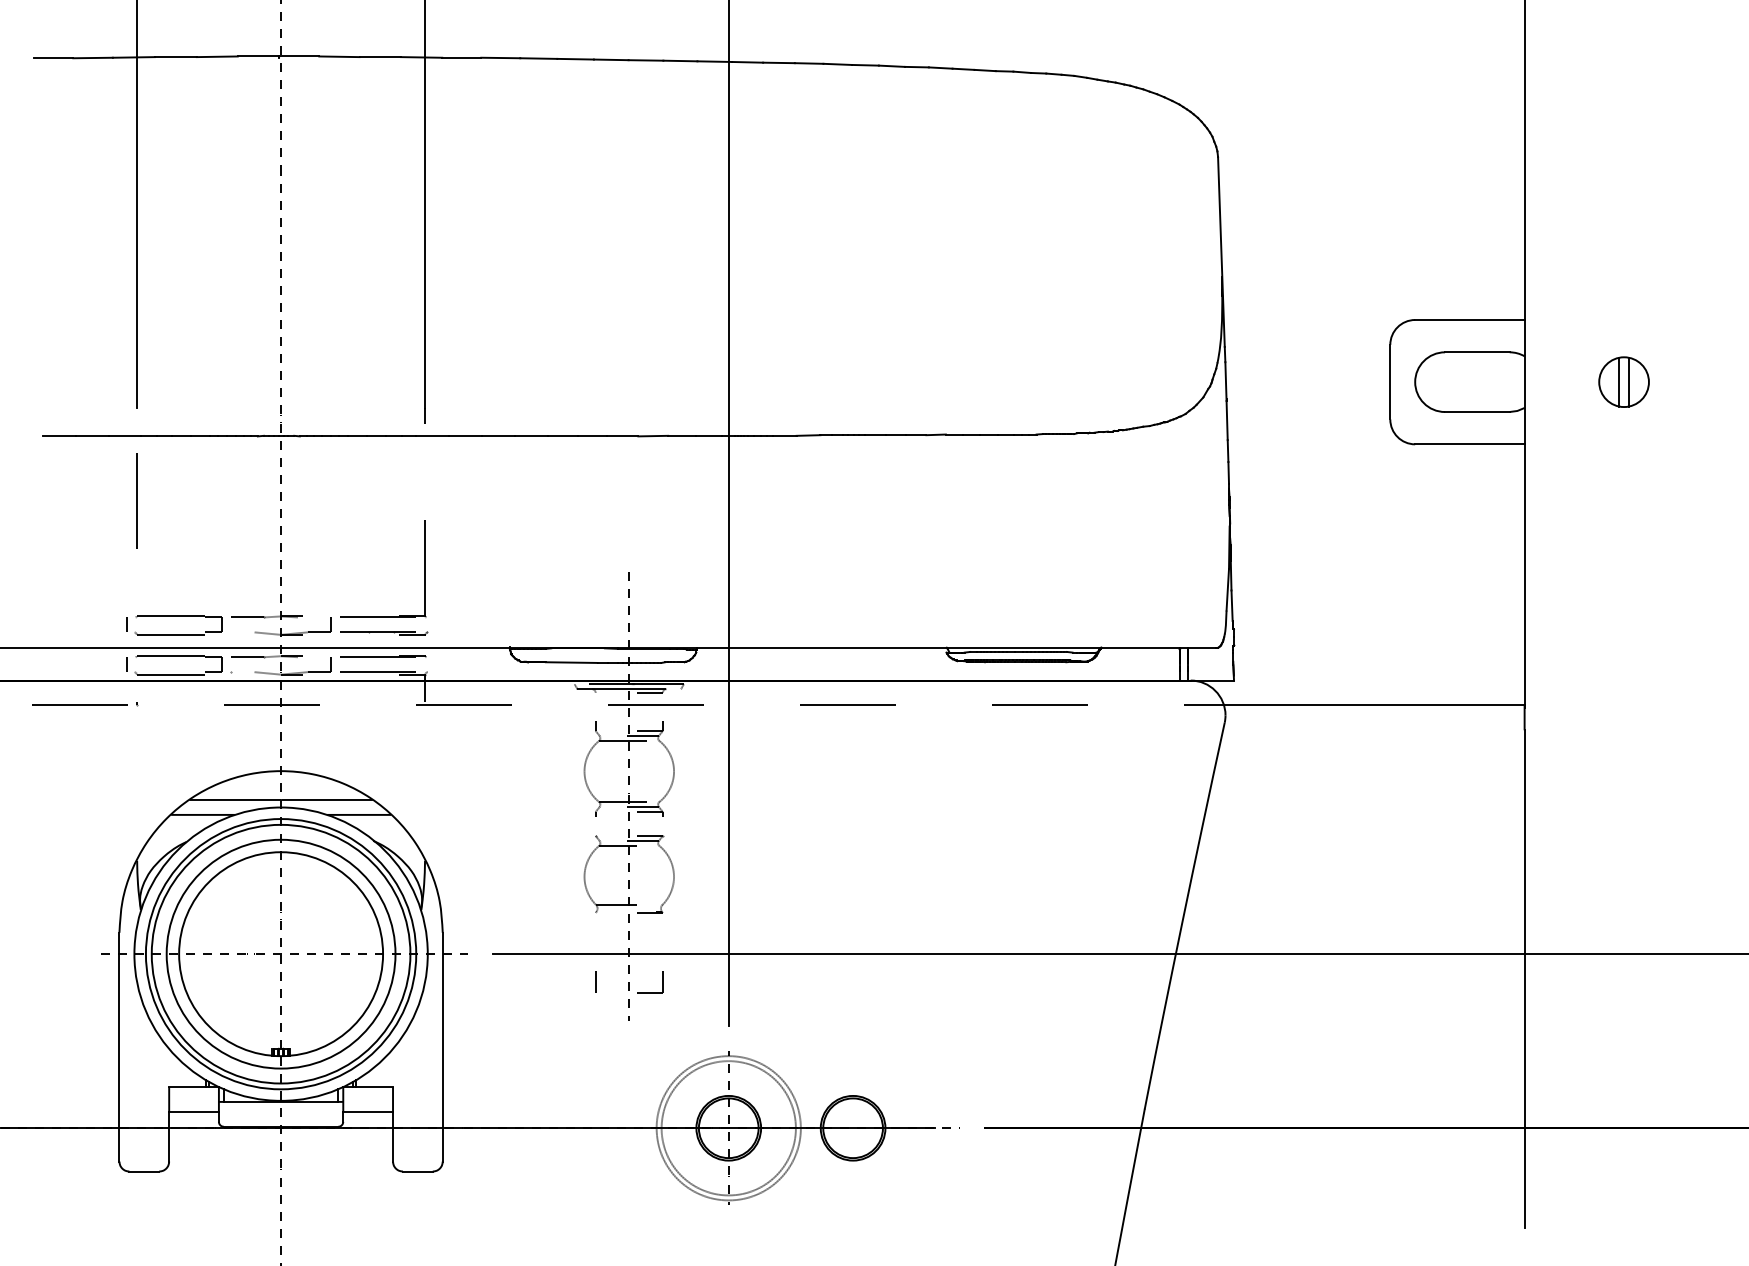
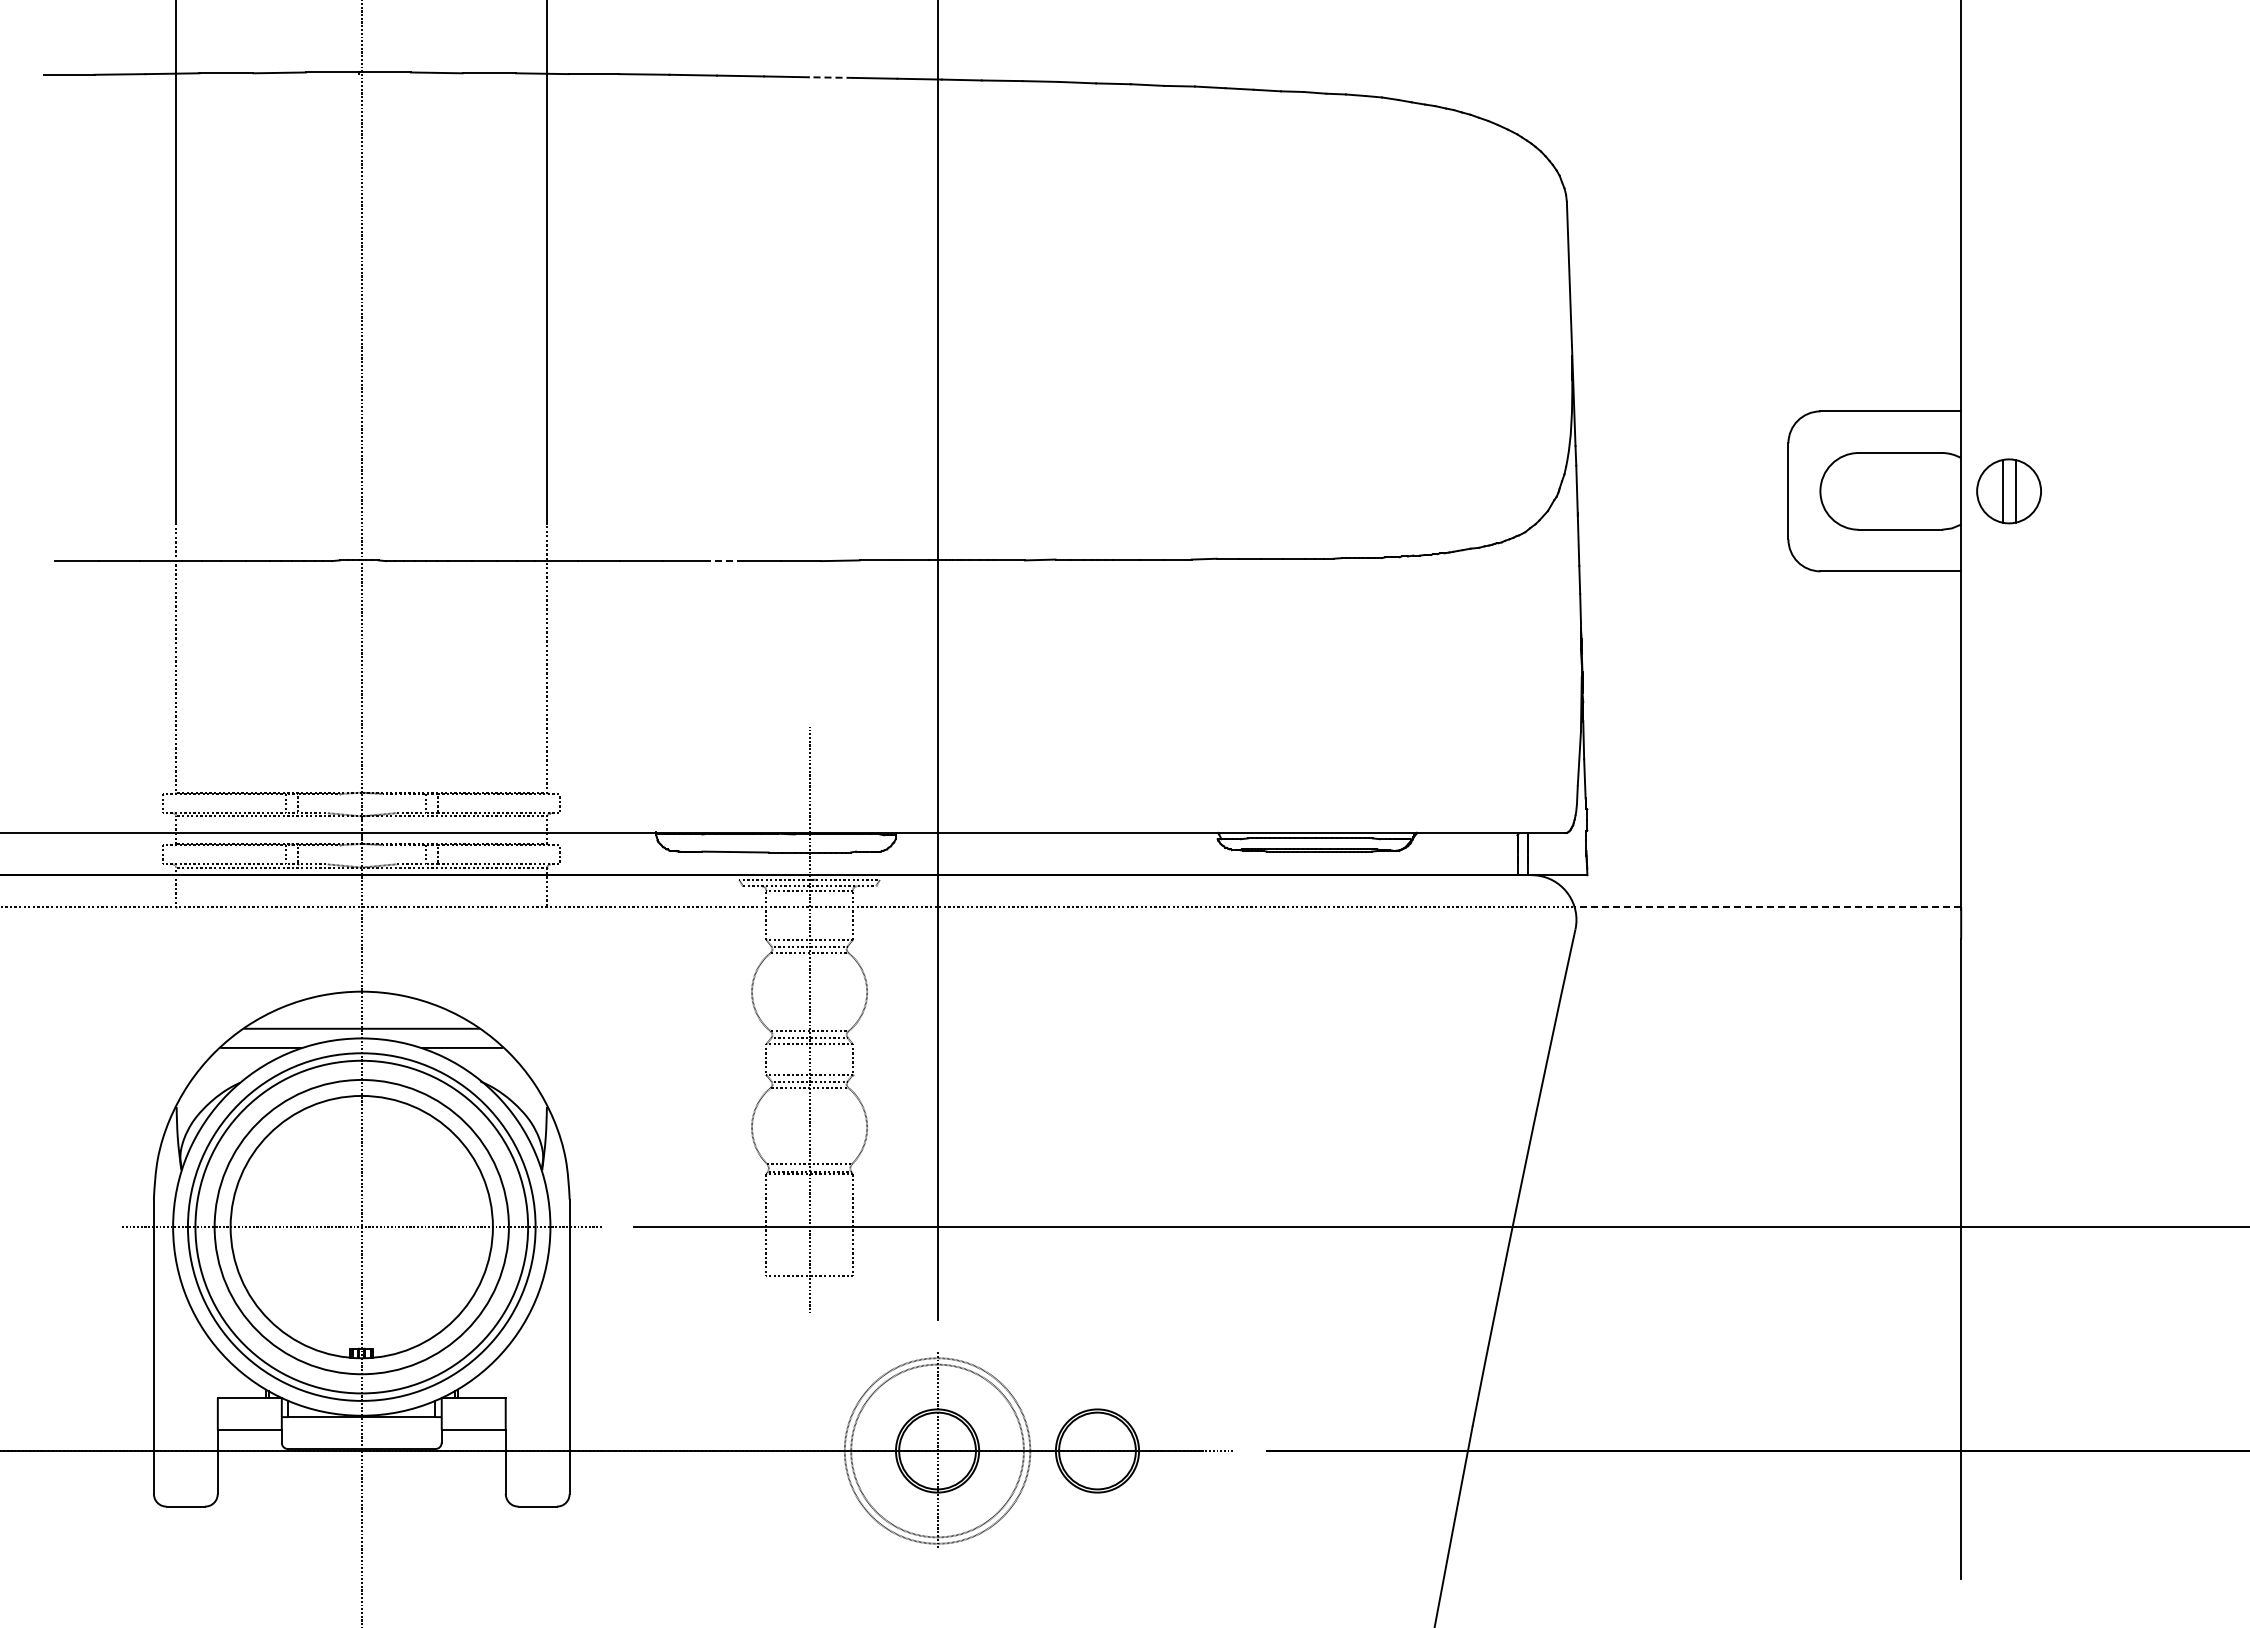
line: (645, 60) -> (830, 77), solid -> dashed
part: (1623, 382) -> (2008, 491), moved
line: (563, 436) -> (724, 561), solid -> dashed
line: (1374, 705) -> (1767, 907), solid -> dashed

